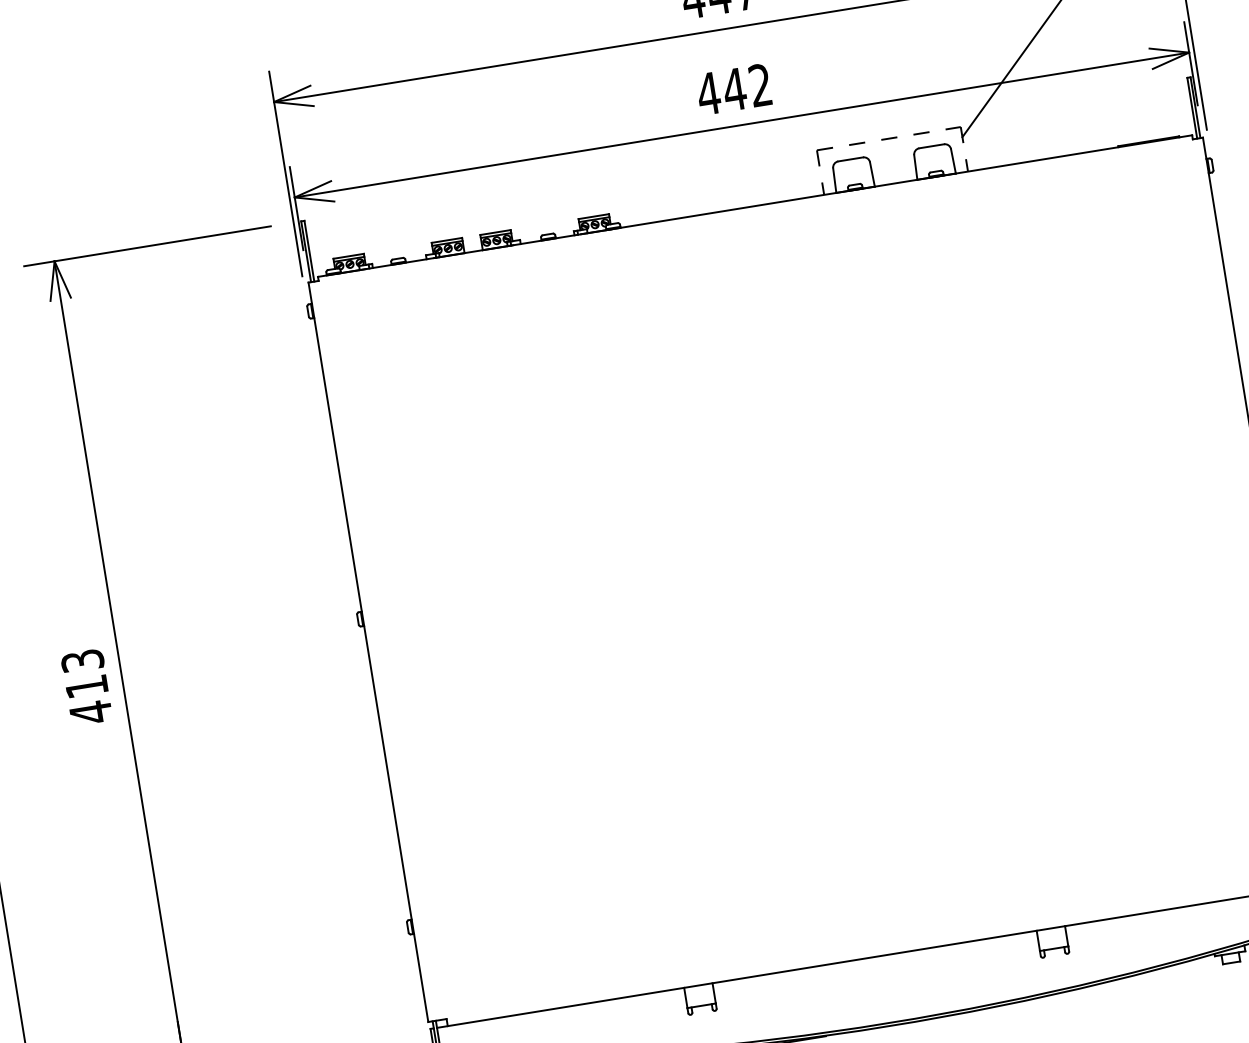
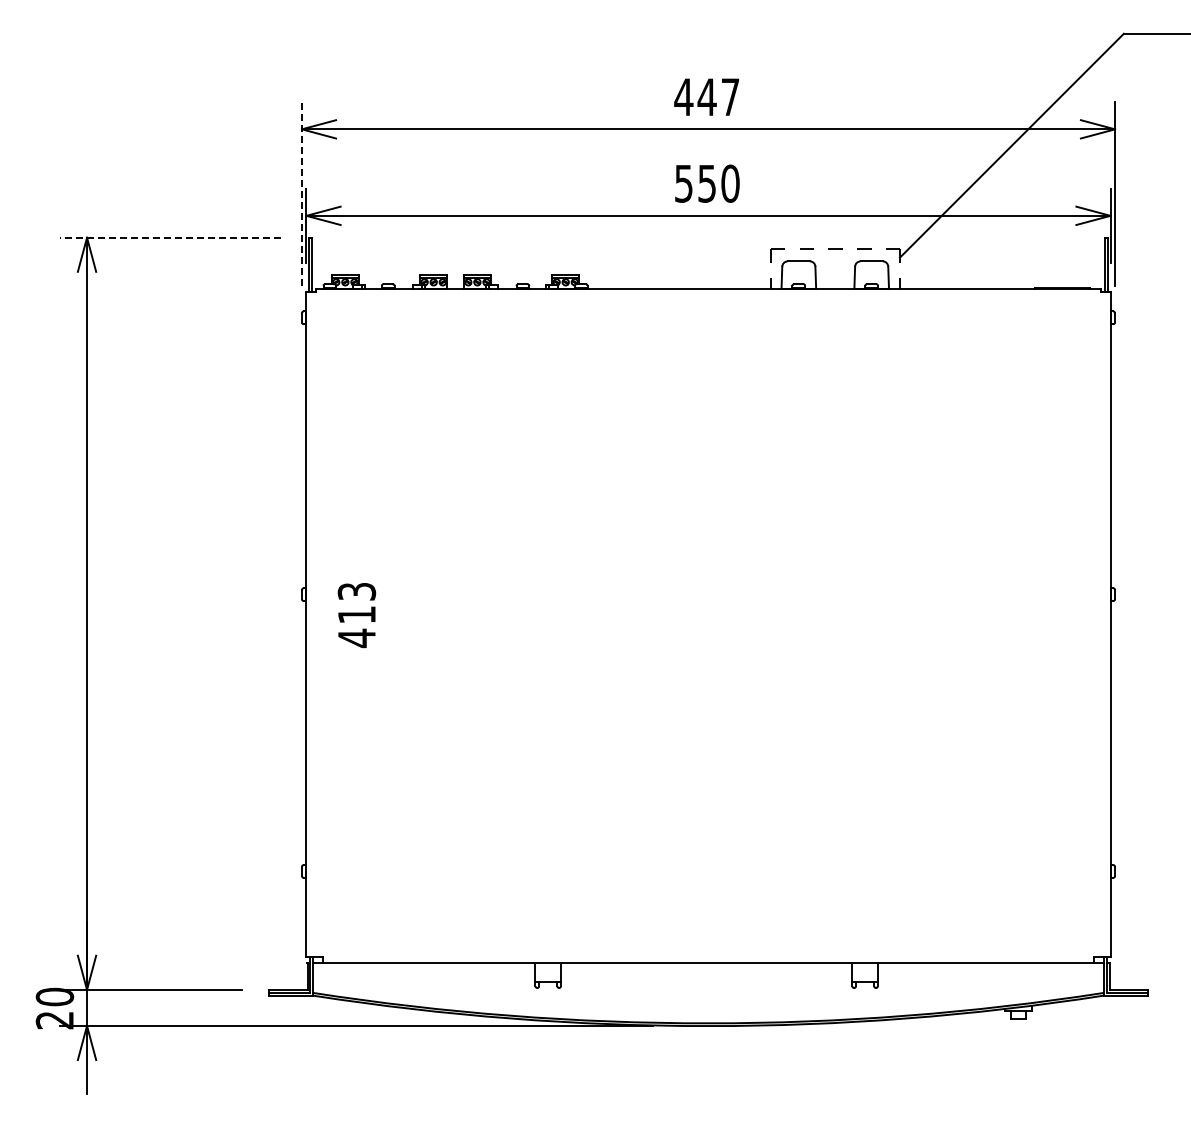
text: (733, 89) -> (706, 183), 442 -> 550
line: (285, 174) -> (301, 194), solid -> dashed
line: (147, 246) -> (170, 237), solid -> dashed
text: (86, 687) -> (356, 615), moved

